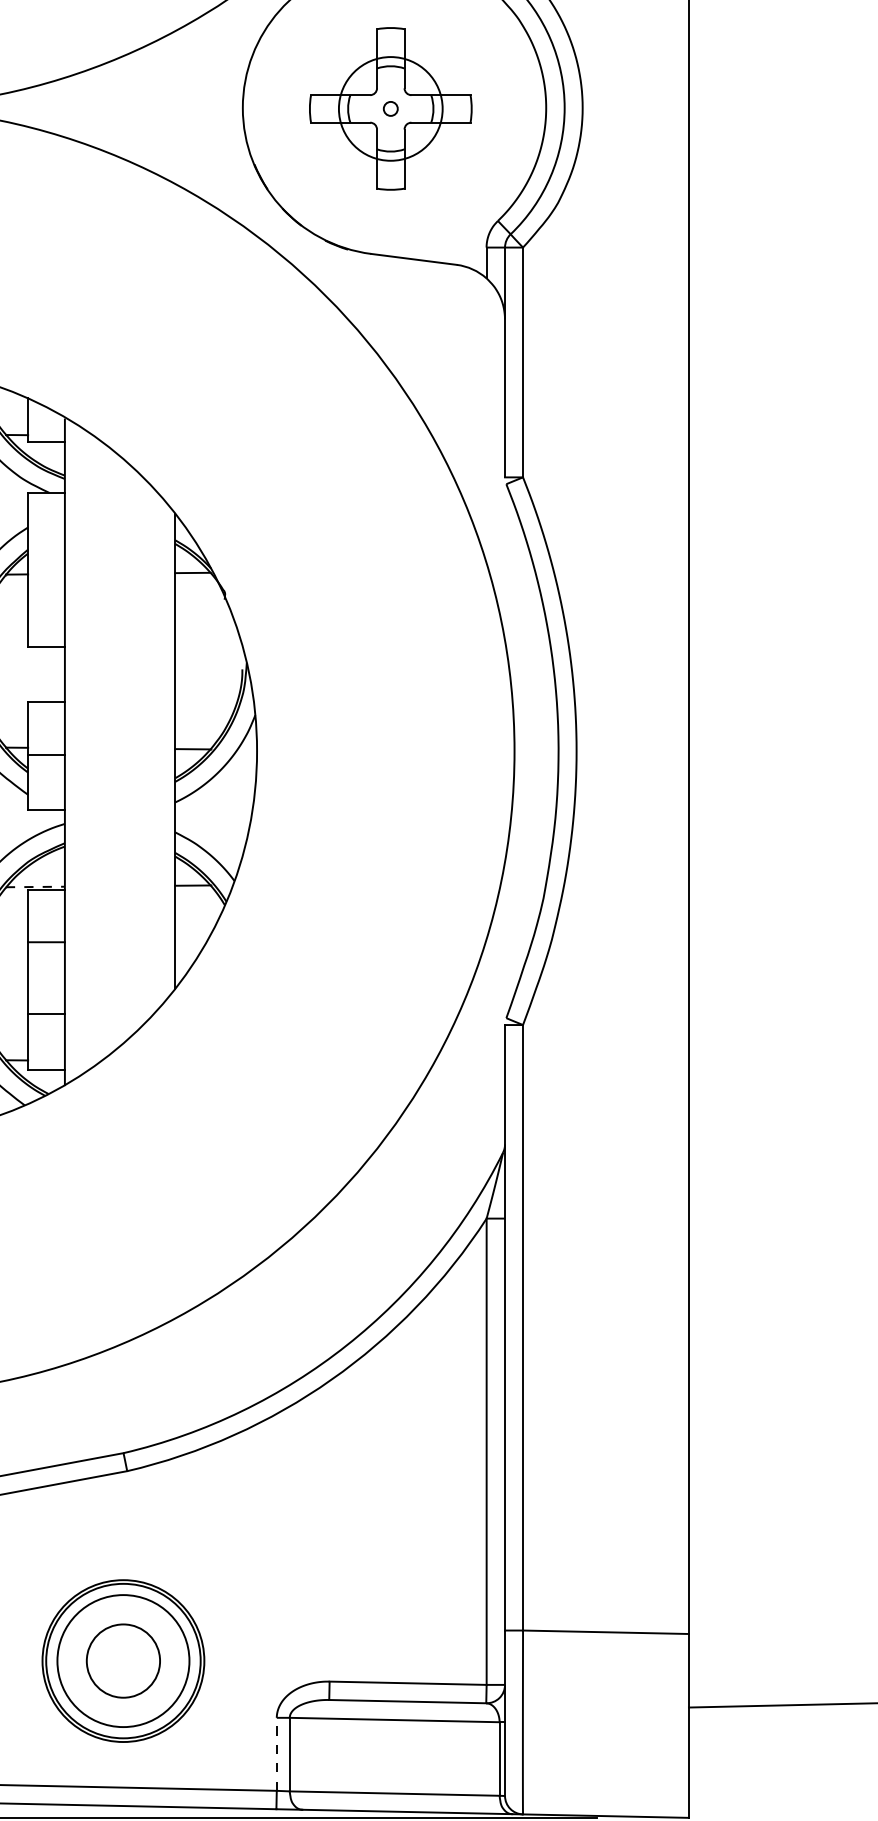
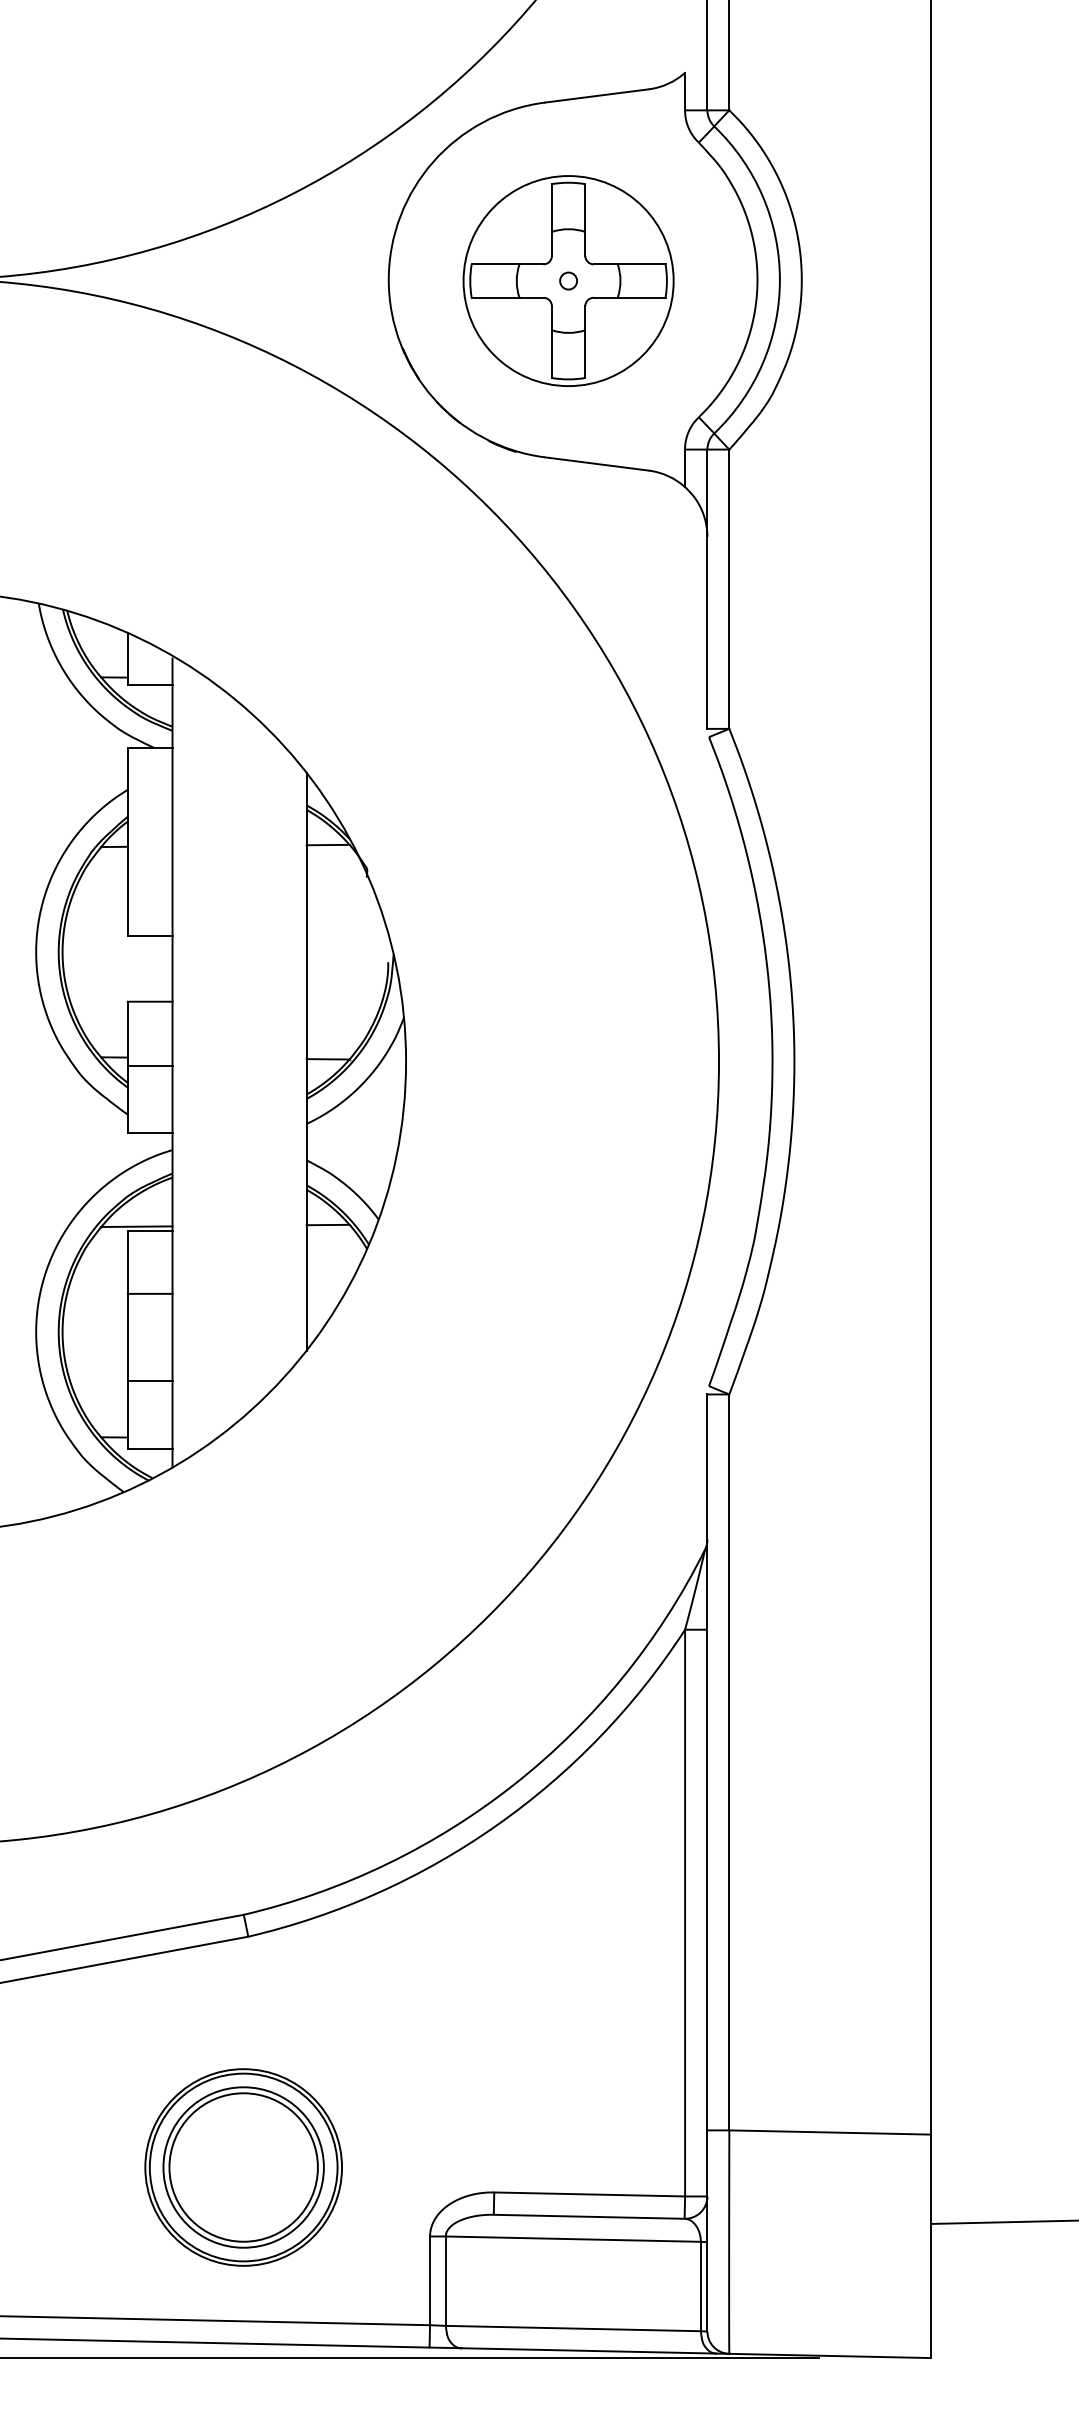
circle: (390, 109) -> (568, 281), size x1.67
line: (35, 886) -> (136, 1226), dashed -> solid
circle: (123, 1661) -> (243, 2167), size x1.67
line: (277, 1754) -> (430, 2280), dashed -> solid

